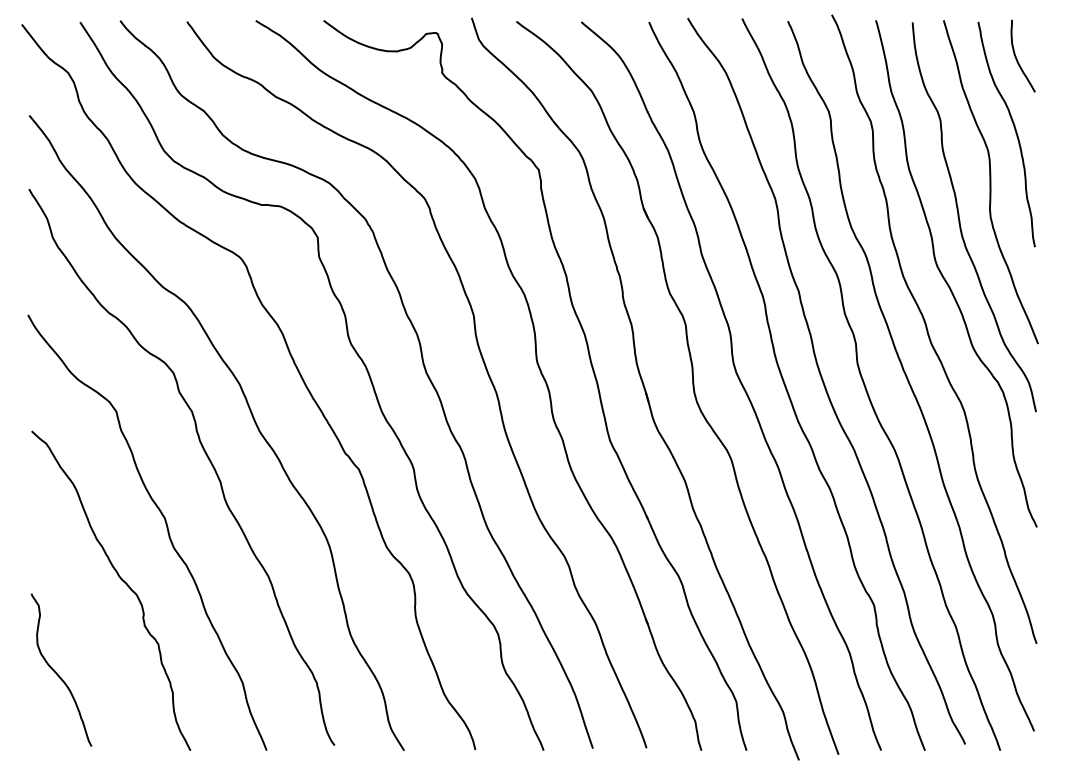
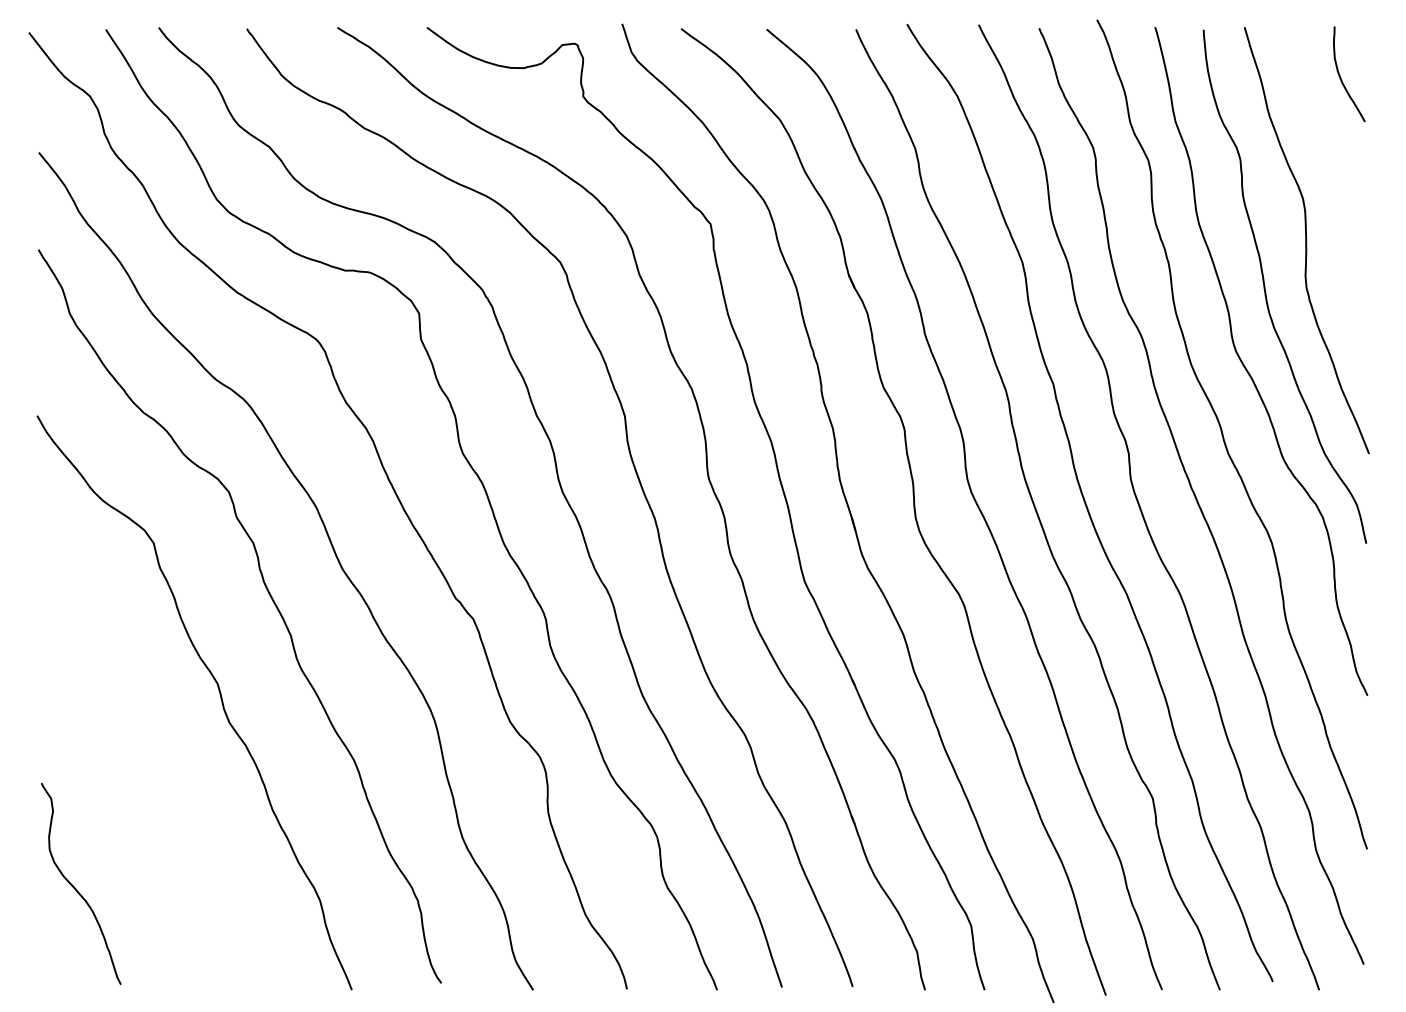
curve: (1015, 133) -> (1339, 176), removed
curve: (121, 580) -> (160, 765), removed

